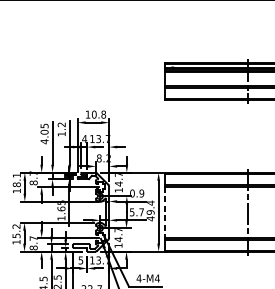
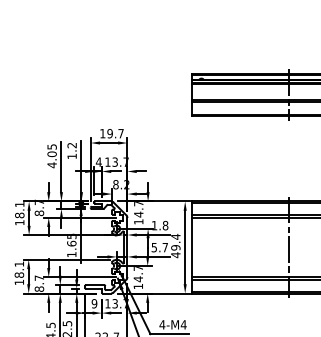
text: (98, 114) -> (115, 133), 10.8 -> 19.7
text: (136, 193) -> (159, 225), 0.9 -> 1.8
line: (164, 212) -> (192, 247), dashed -> solid
text: (16, 231) -> (19, 269), 15.2 -> 18.1
text: (80, 260) -> (94, 303), 5 -> 9

